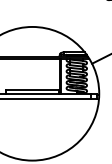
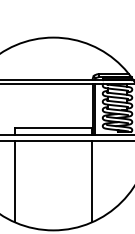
line: (5, 126) -> (14, 181), added
line: (59, 126) -> (92, 181), added

